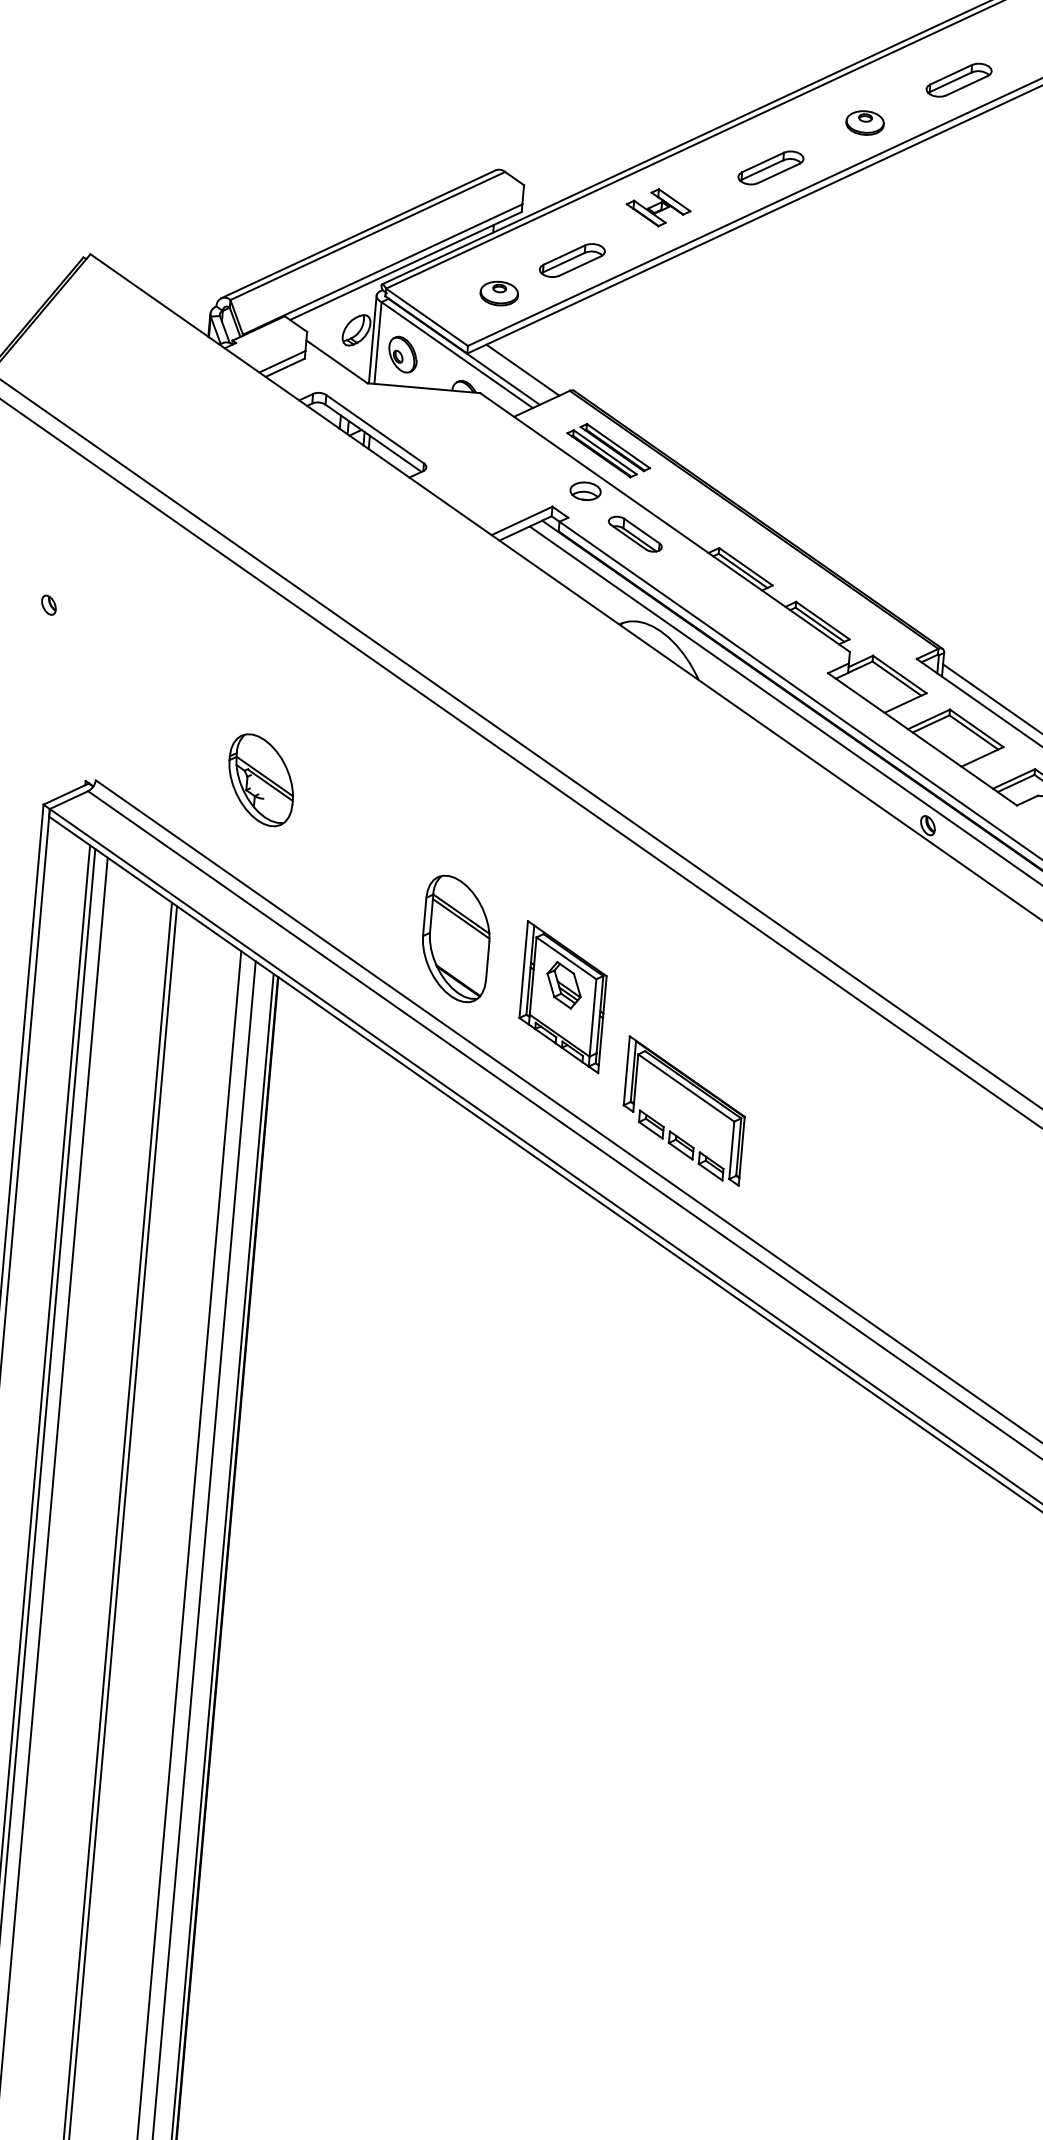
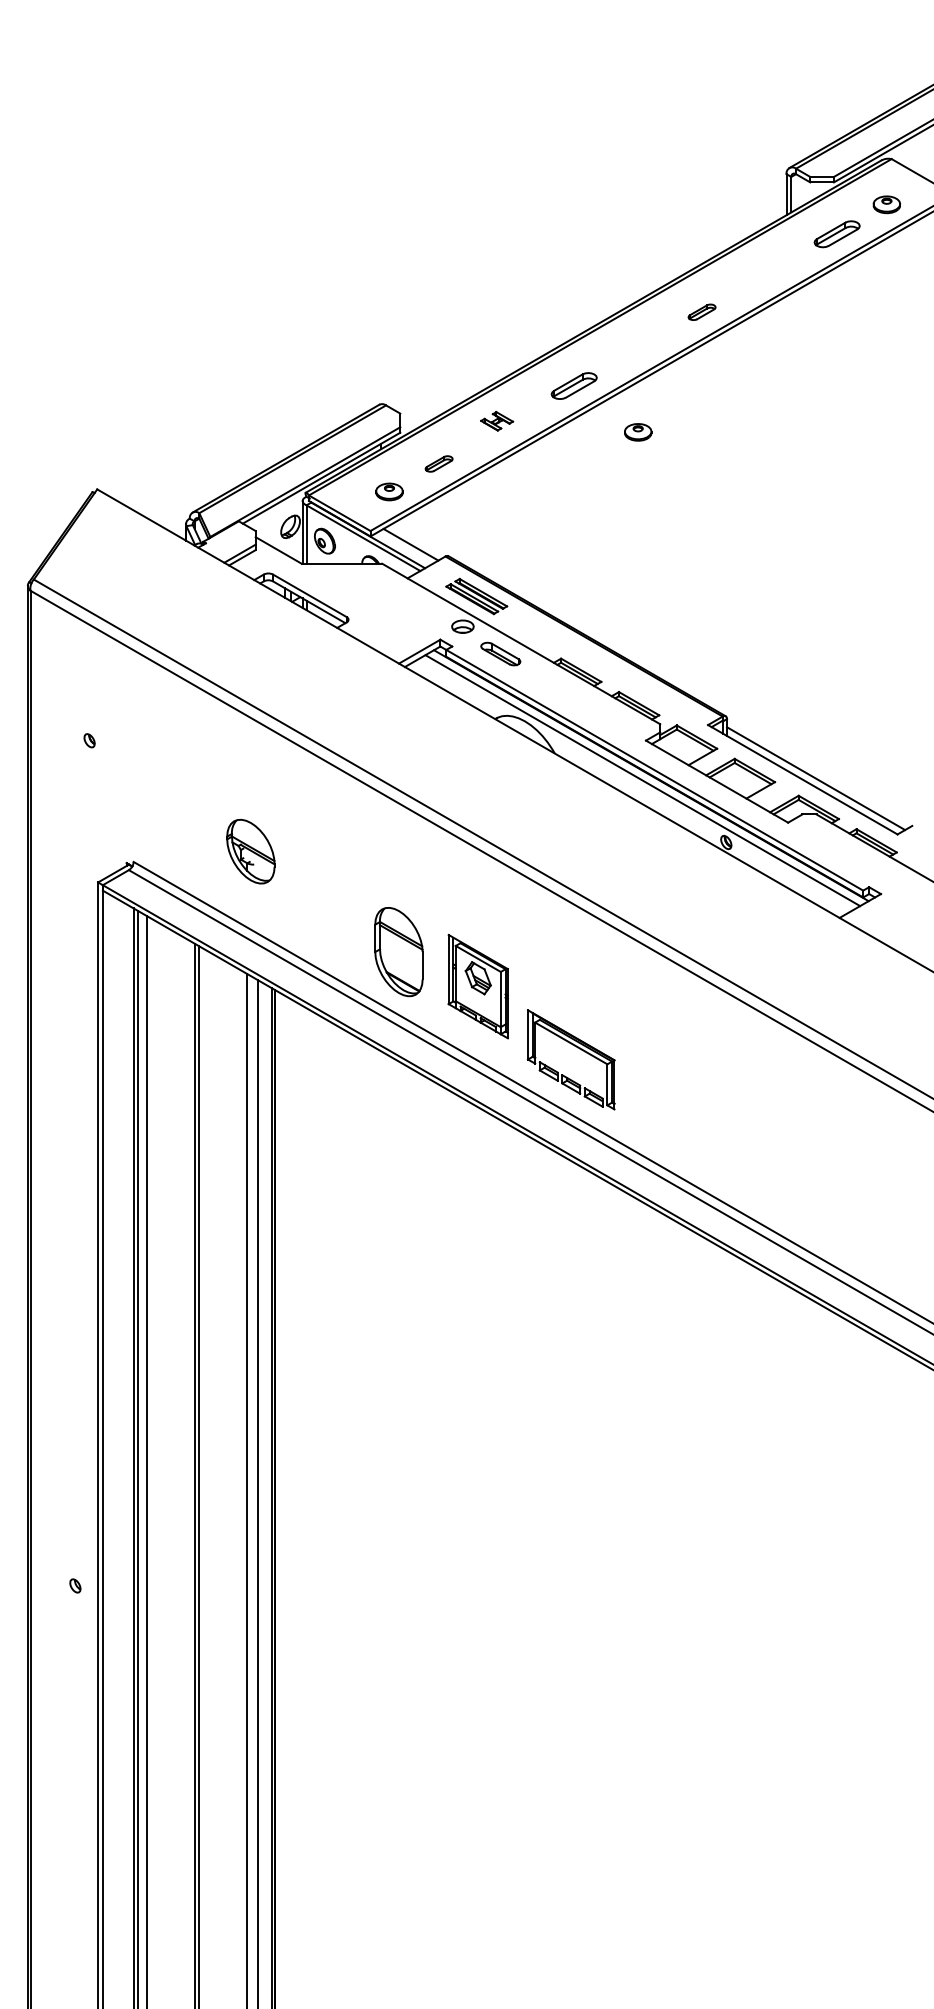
part: (958, 80) -> (701, 312), size x0.6
part: (865, 123) -> (638, 432), moved
part: (657, 208) -> (496, 421), size x0.7
part: (571, 259) -> (438, 463), size x0.6

